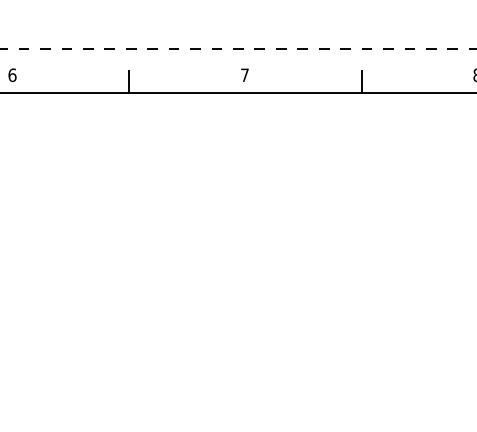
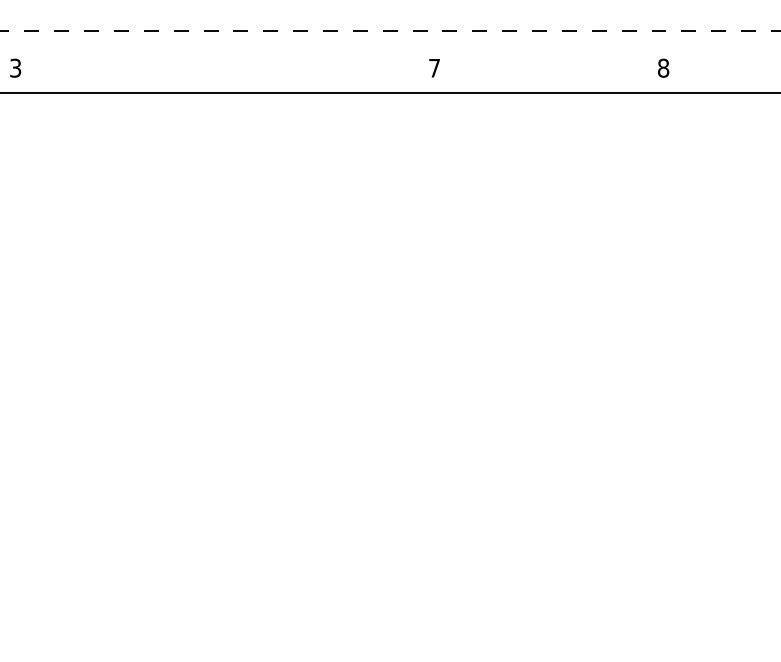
text: (12, 74) -> (15, 67), 6 -> 3
text: (244, 75) -> (434, 68), moved
line: (129, 81) -> (178, 77), removed
line: (361, 81) -> (502, 77), removed

